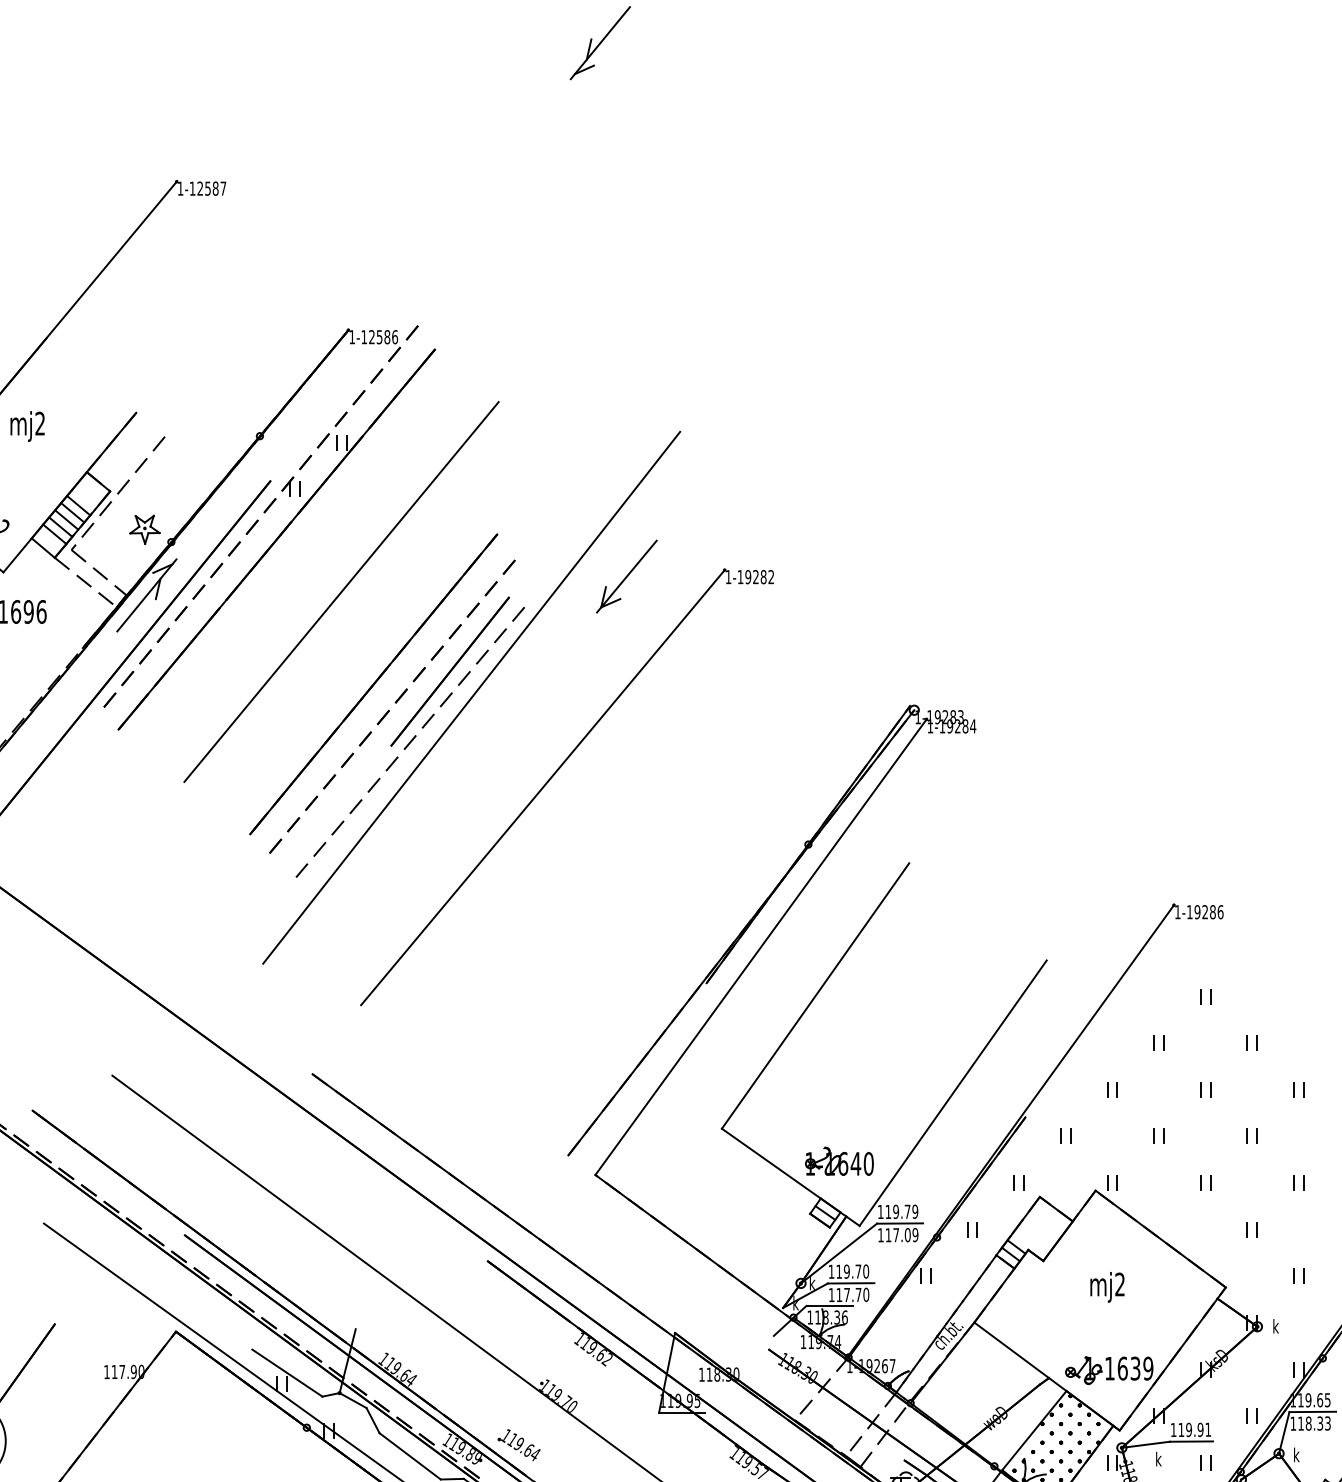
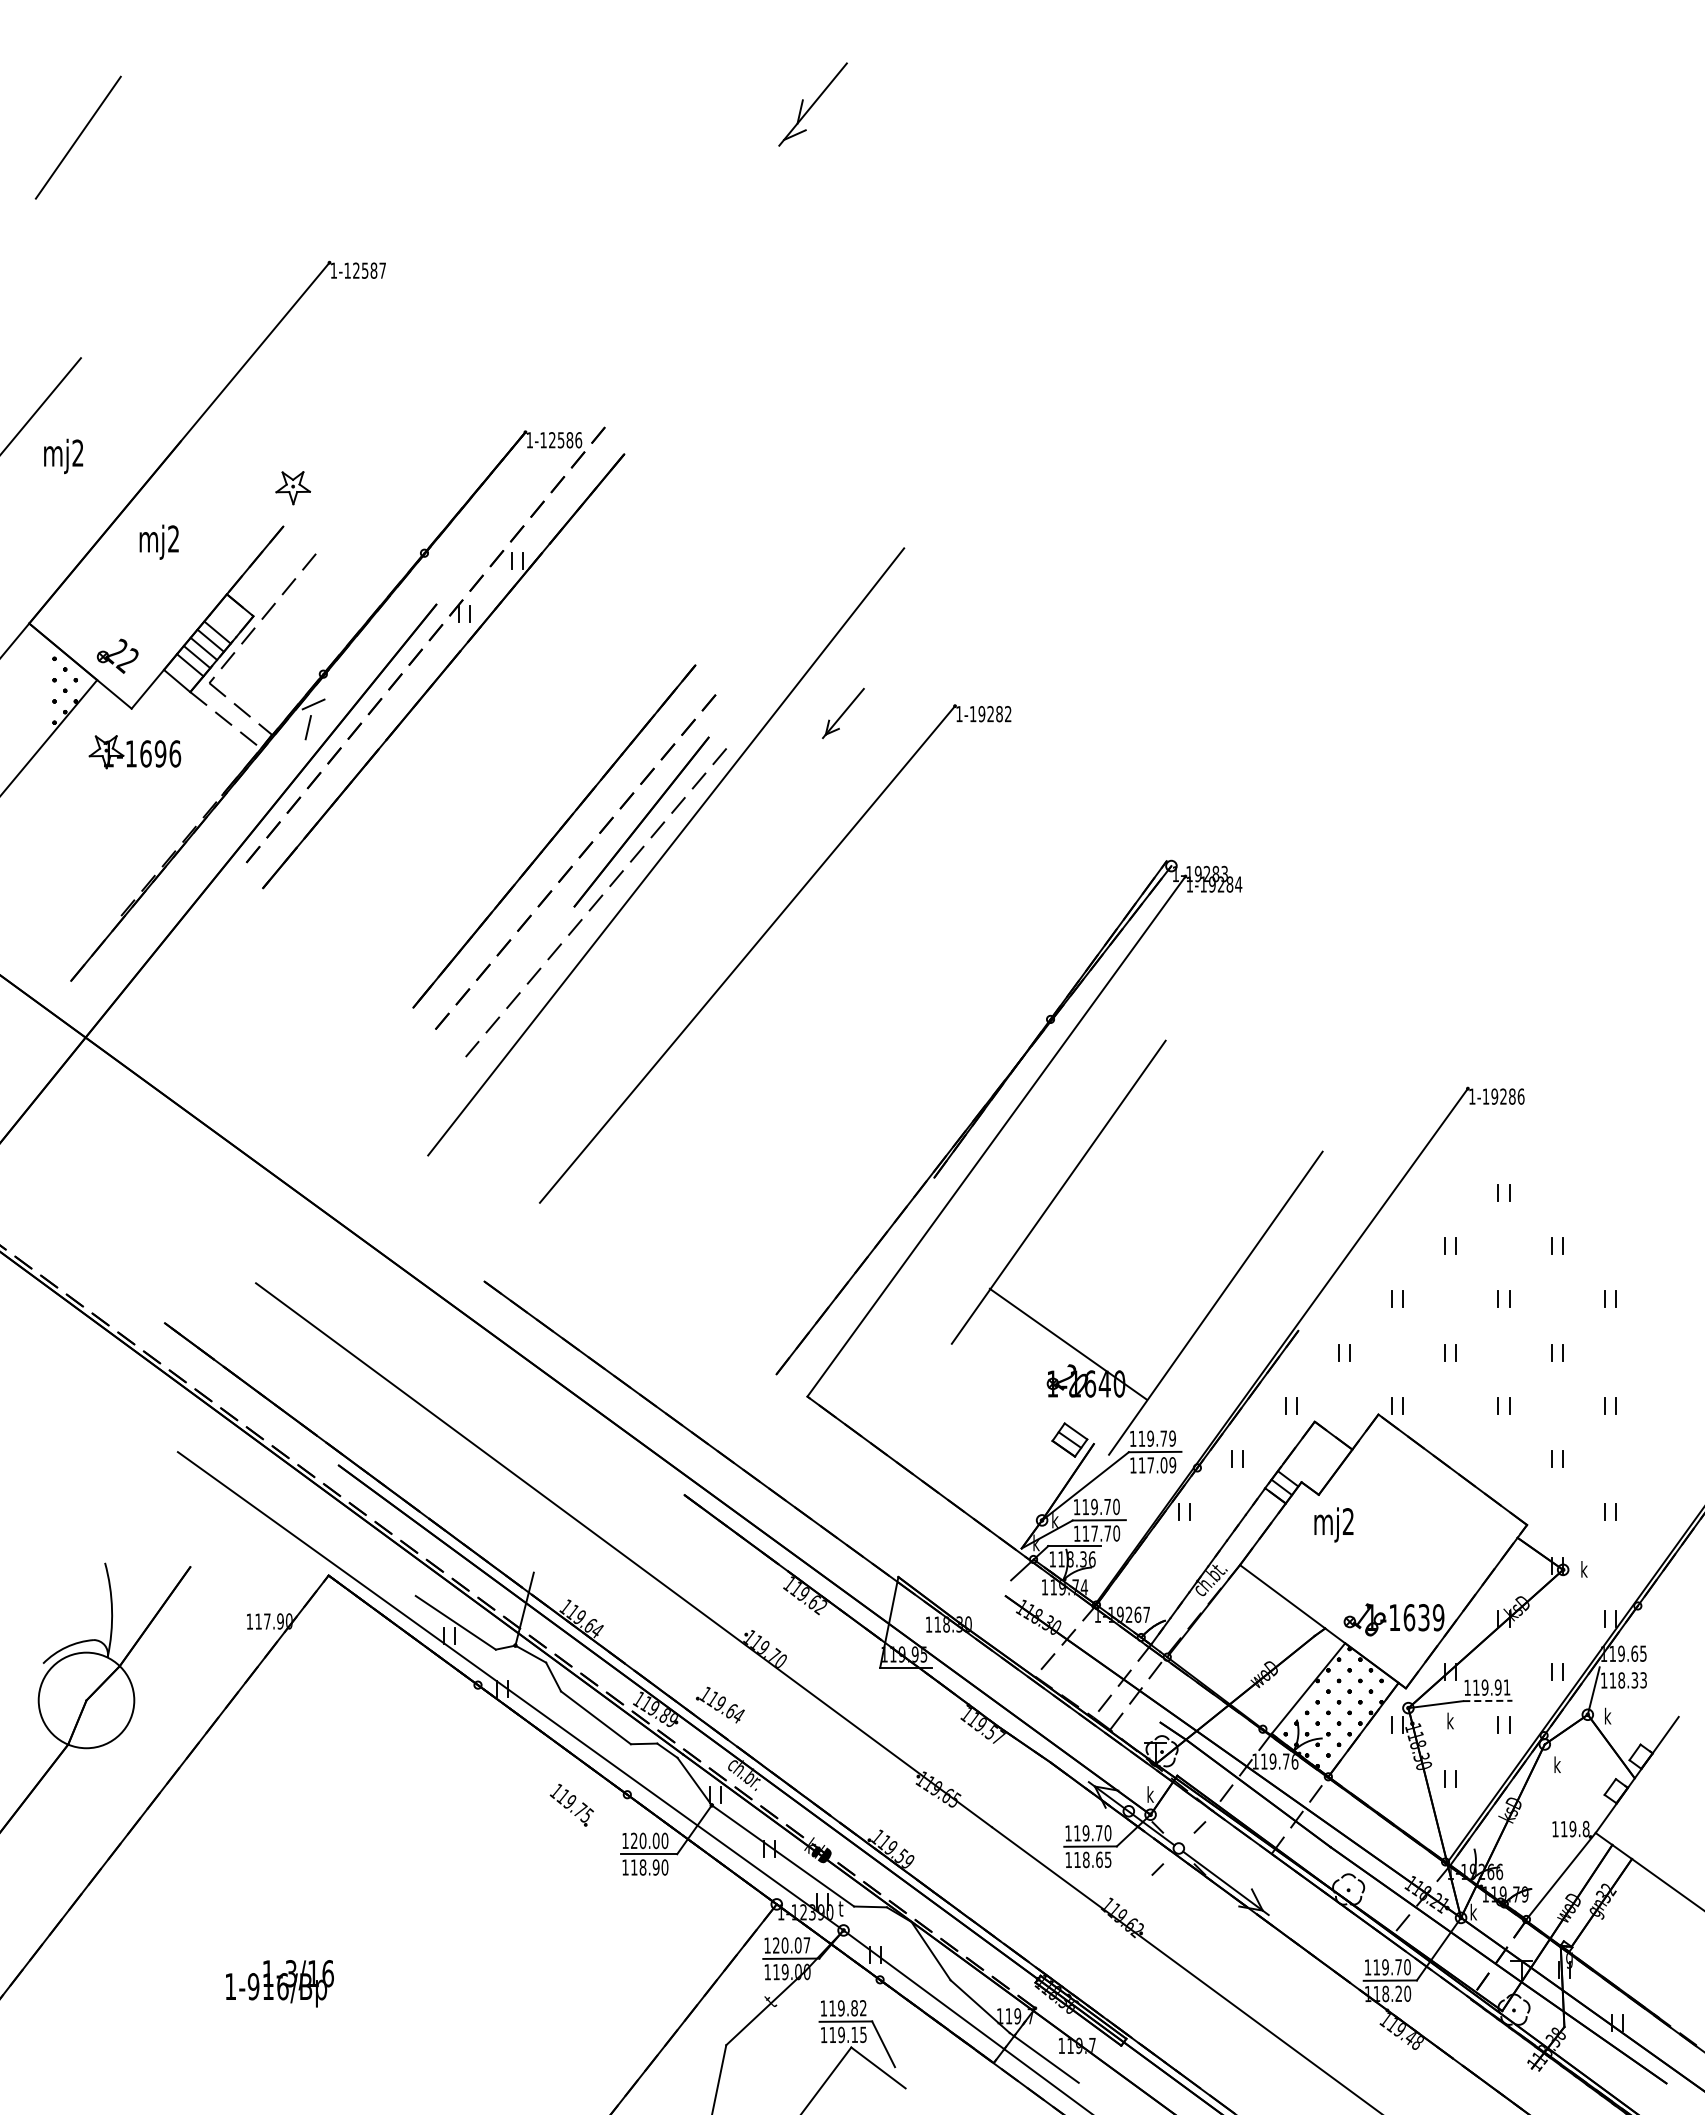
part: (144, 530) -> (292, 488), moved
part: (627, 576) -> (843, 713), size x0.6
line: (341, 591) -> (517, 730), removed
line: (146, 594) -> (295, 734), removed
line: (790, 1176) -> (1068, 1343), moved
text: (1107, 1287) -> (1333, 1524), moved
line: (1312, 1411) -> (1625, 1666), removed
line: (1191, 1441) -> (1487, 1700), solid -> dashed

